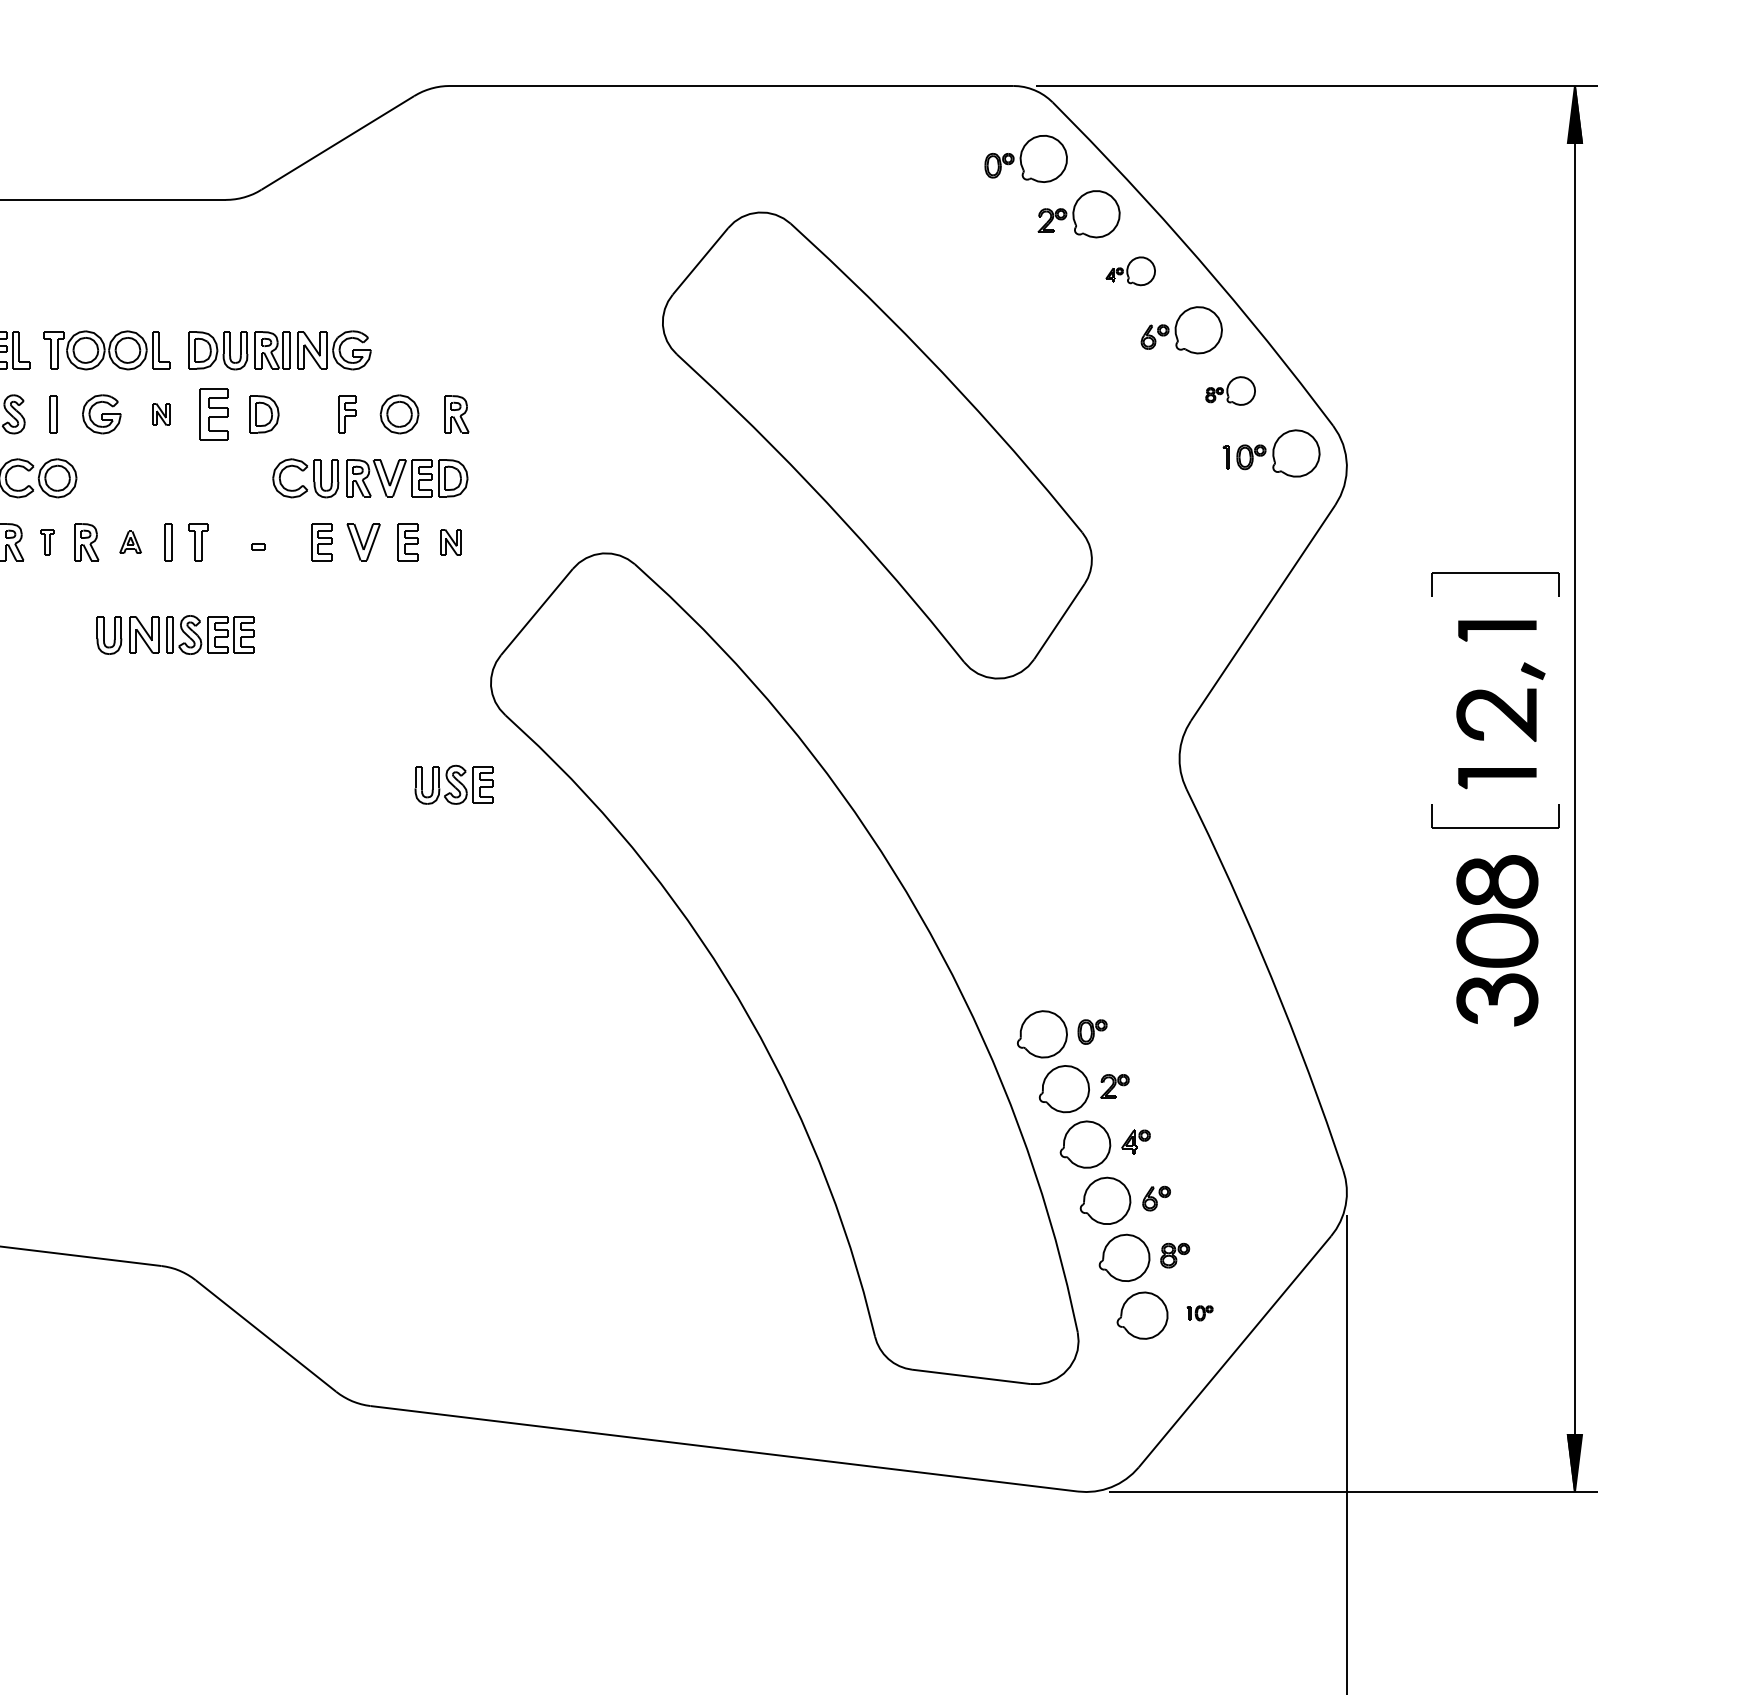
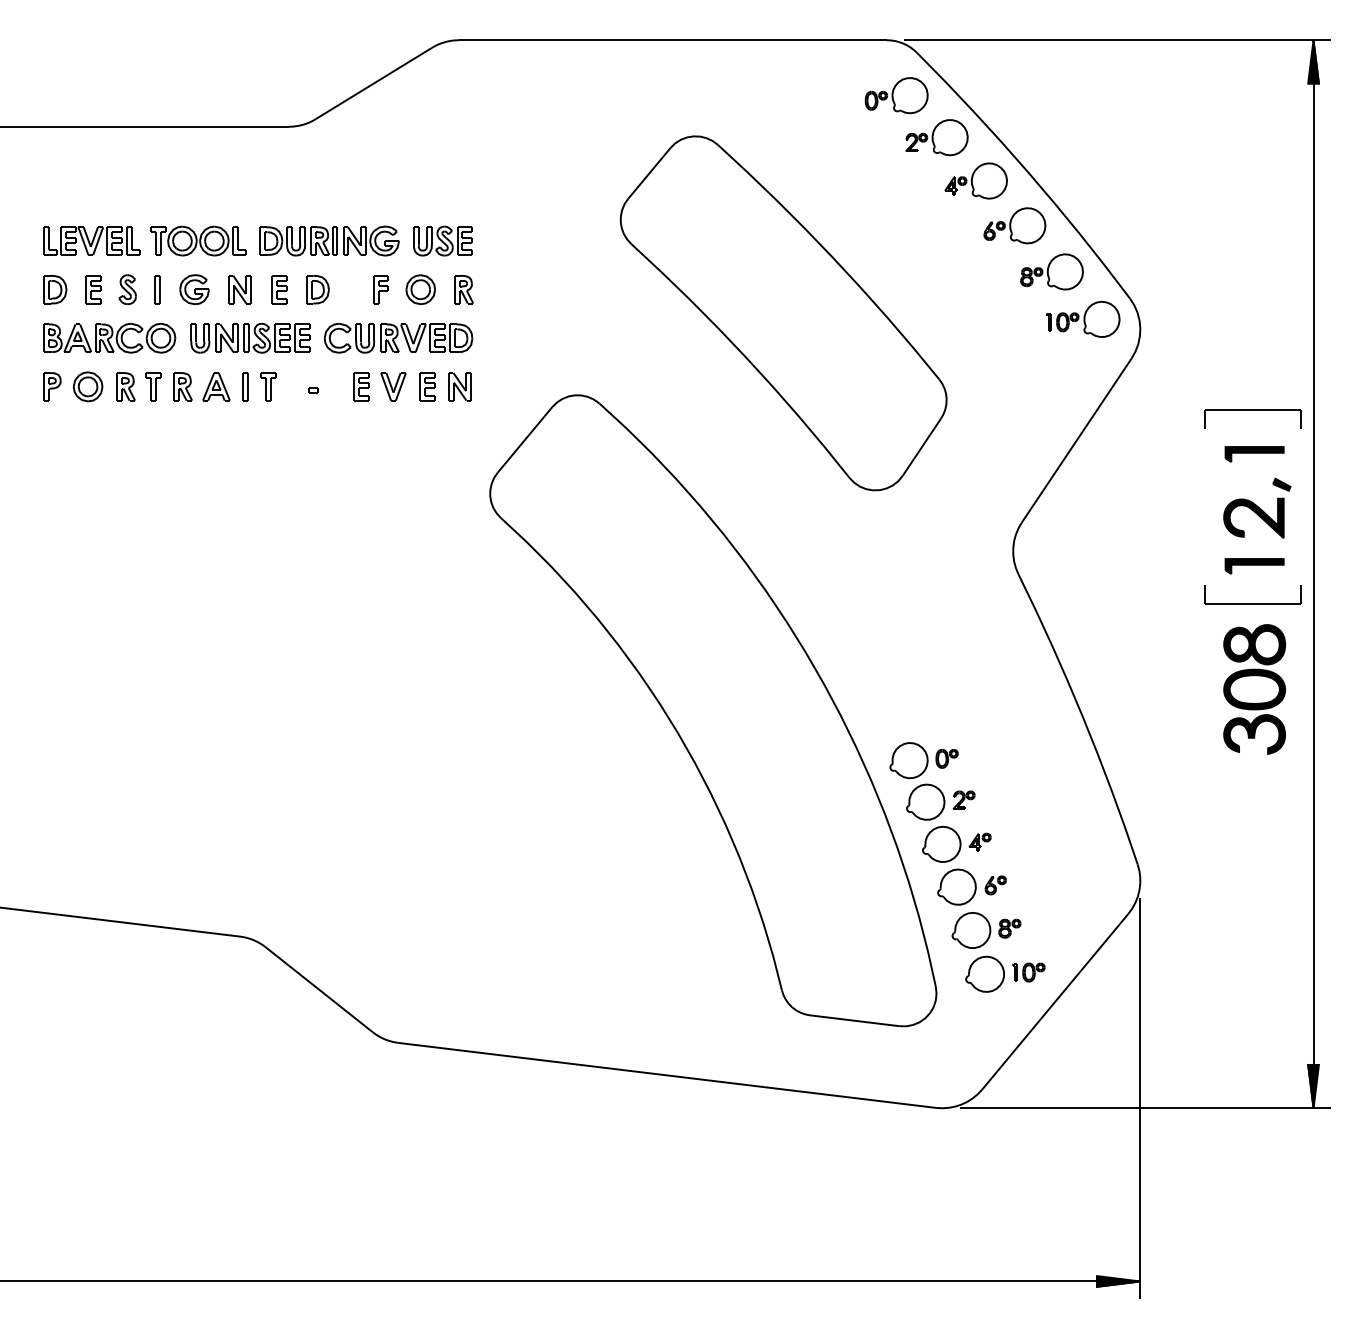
part: (1129, 270) -> (975, 180), size x1.67
part: (1229, 390) -> (1051, 271), size x1.67
part: (160, 414) -> (239, 289), size x1.67
part: (213, 414) -> (279, 289), size x0.71
part: (47, 541) -> (153, 386), size x1.43
part: (130, 541) -> (216, 386), size x1.67
part: (450, 541) -> (459, 386), size x1.43
part: (175, 633) -> (250, 337), moved
part: (453, 784) -> (442, 240), moved
part: (1199, 1313) -> (1028, 972), size x1.67

